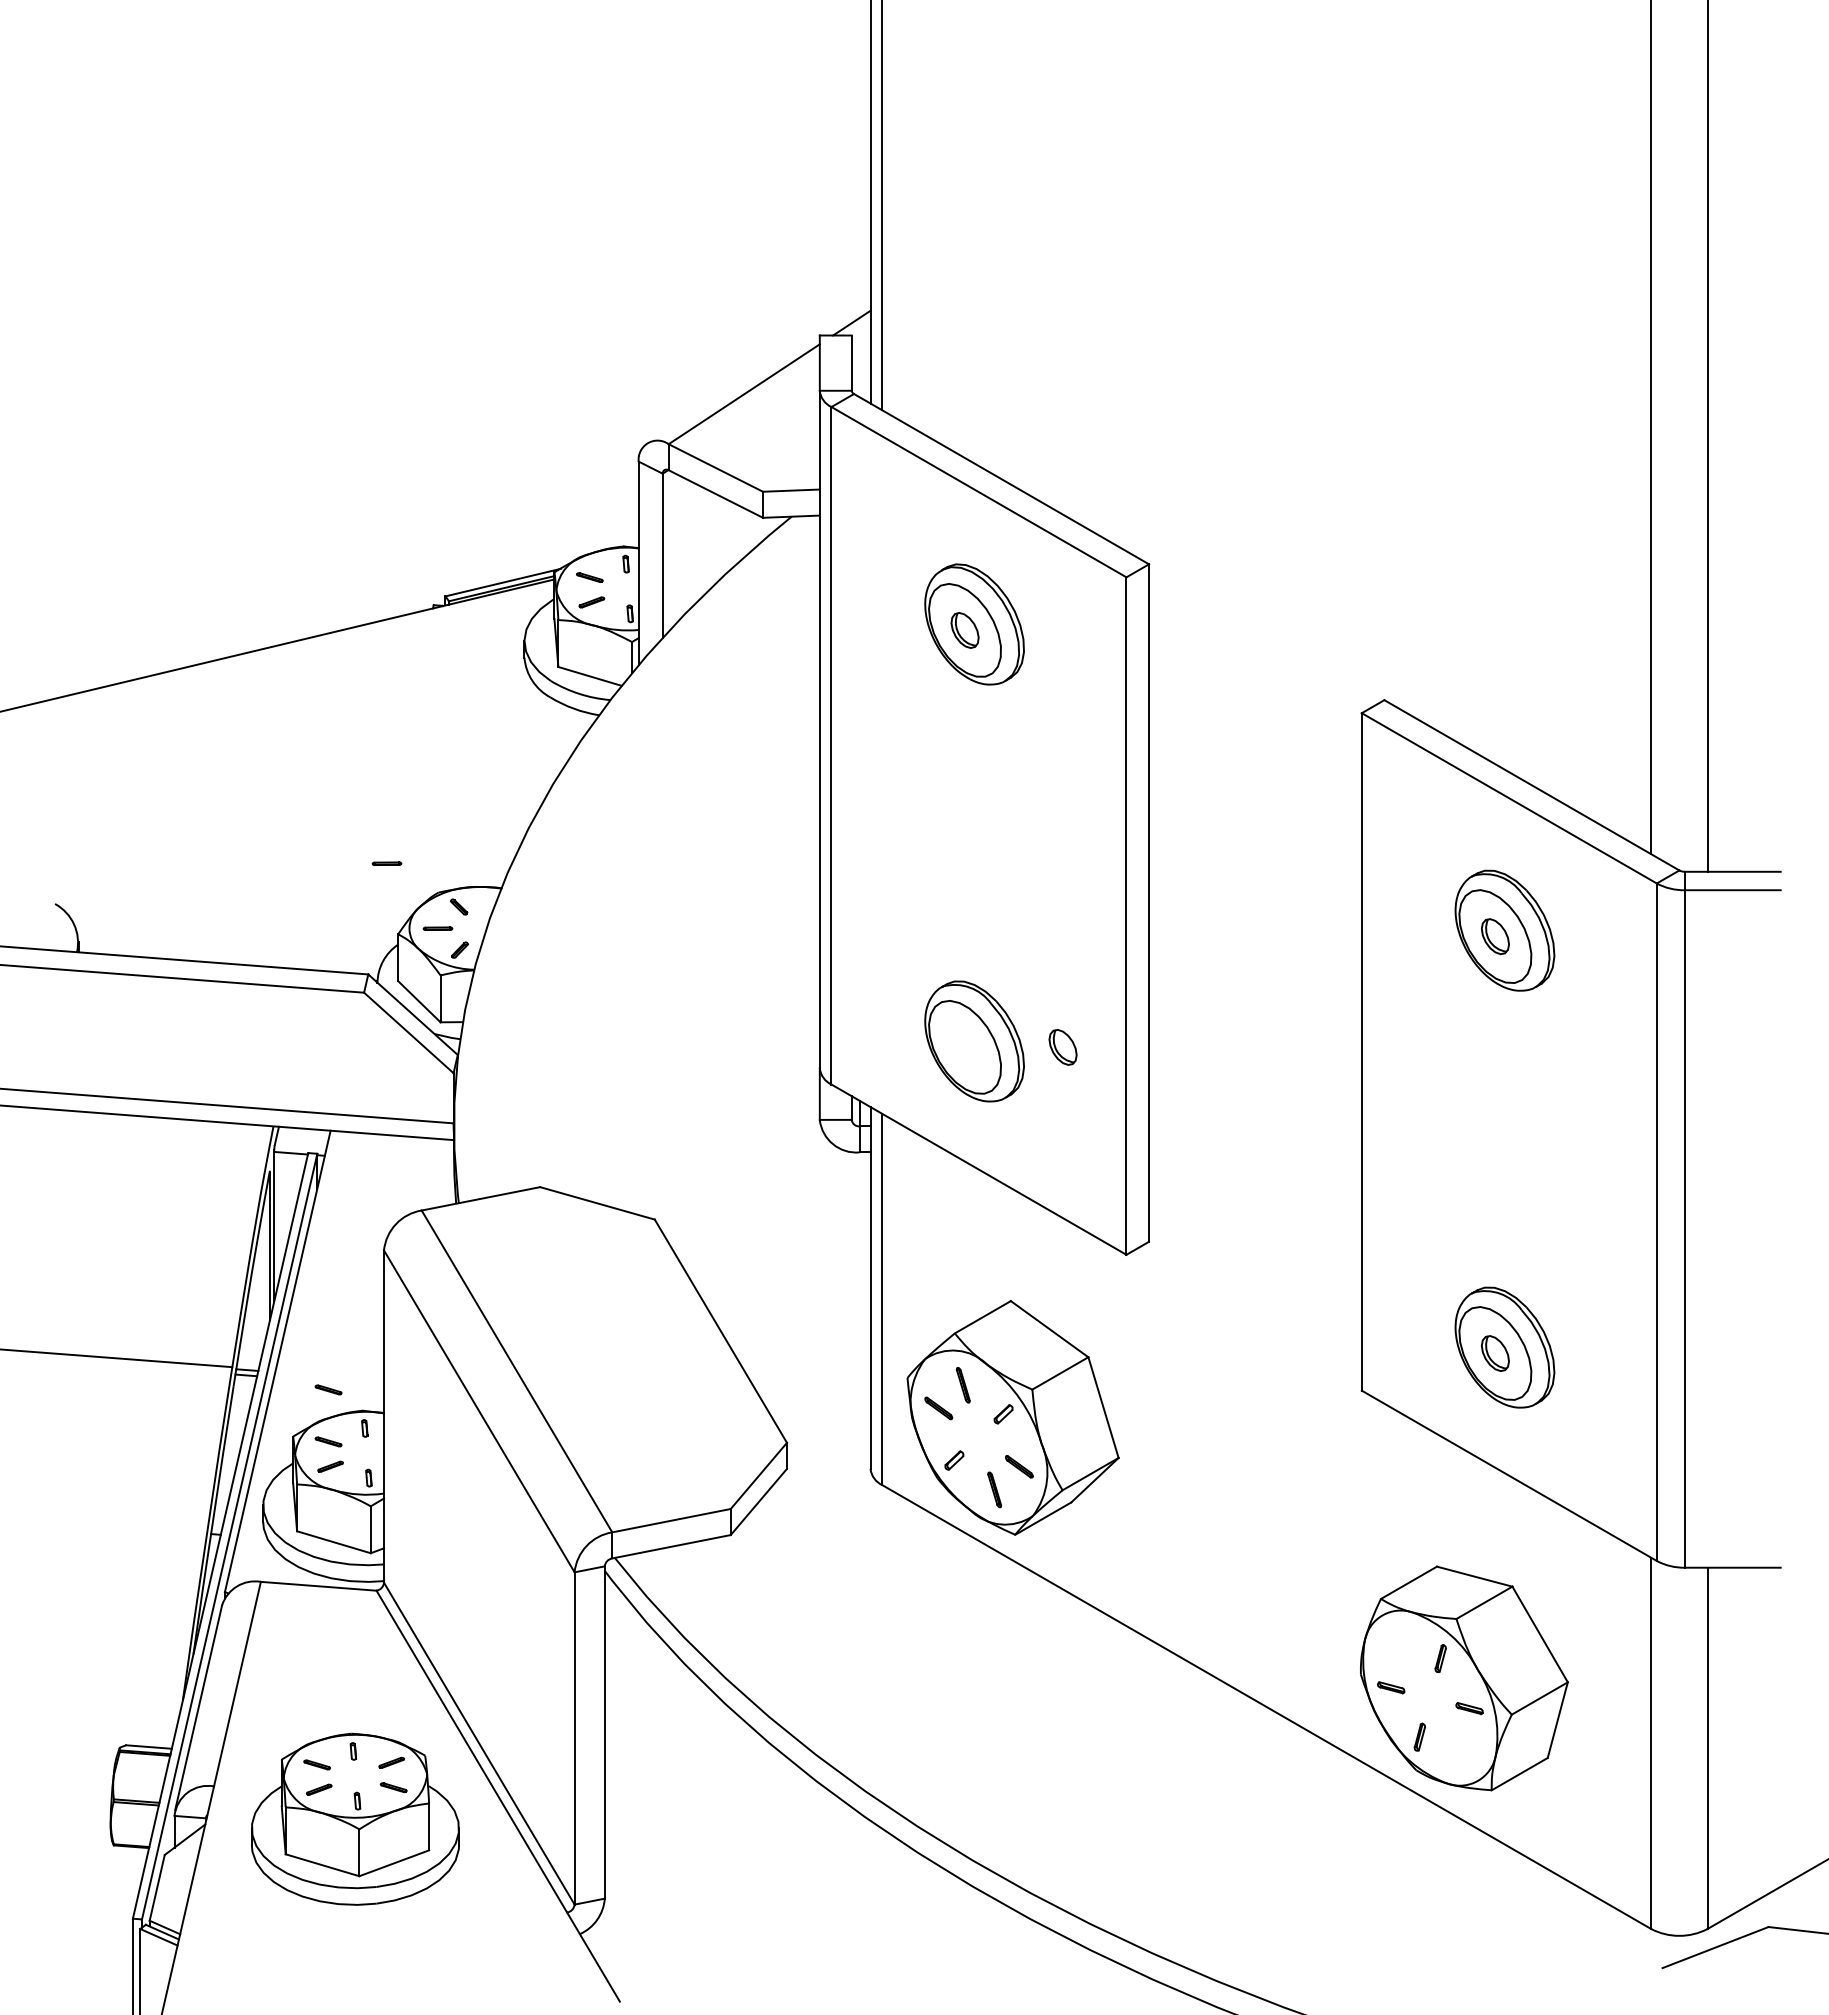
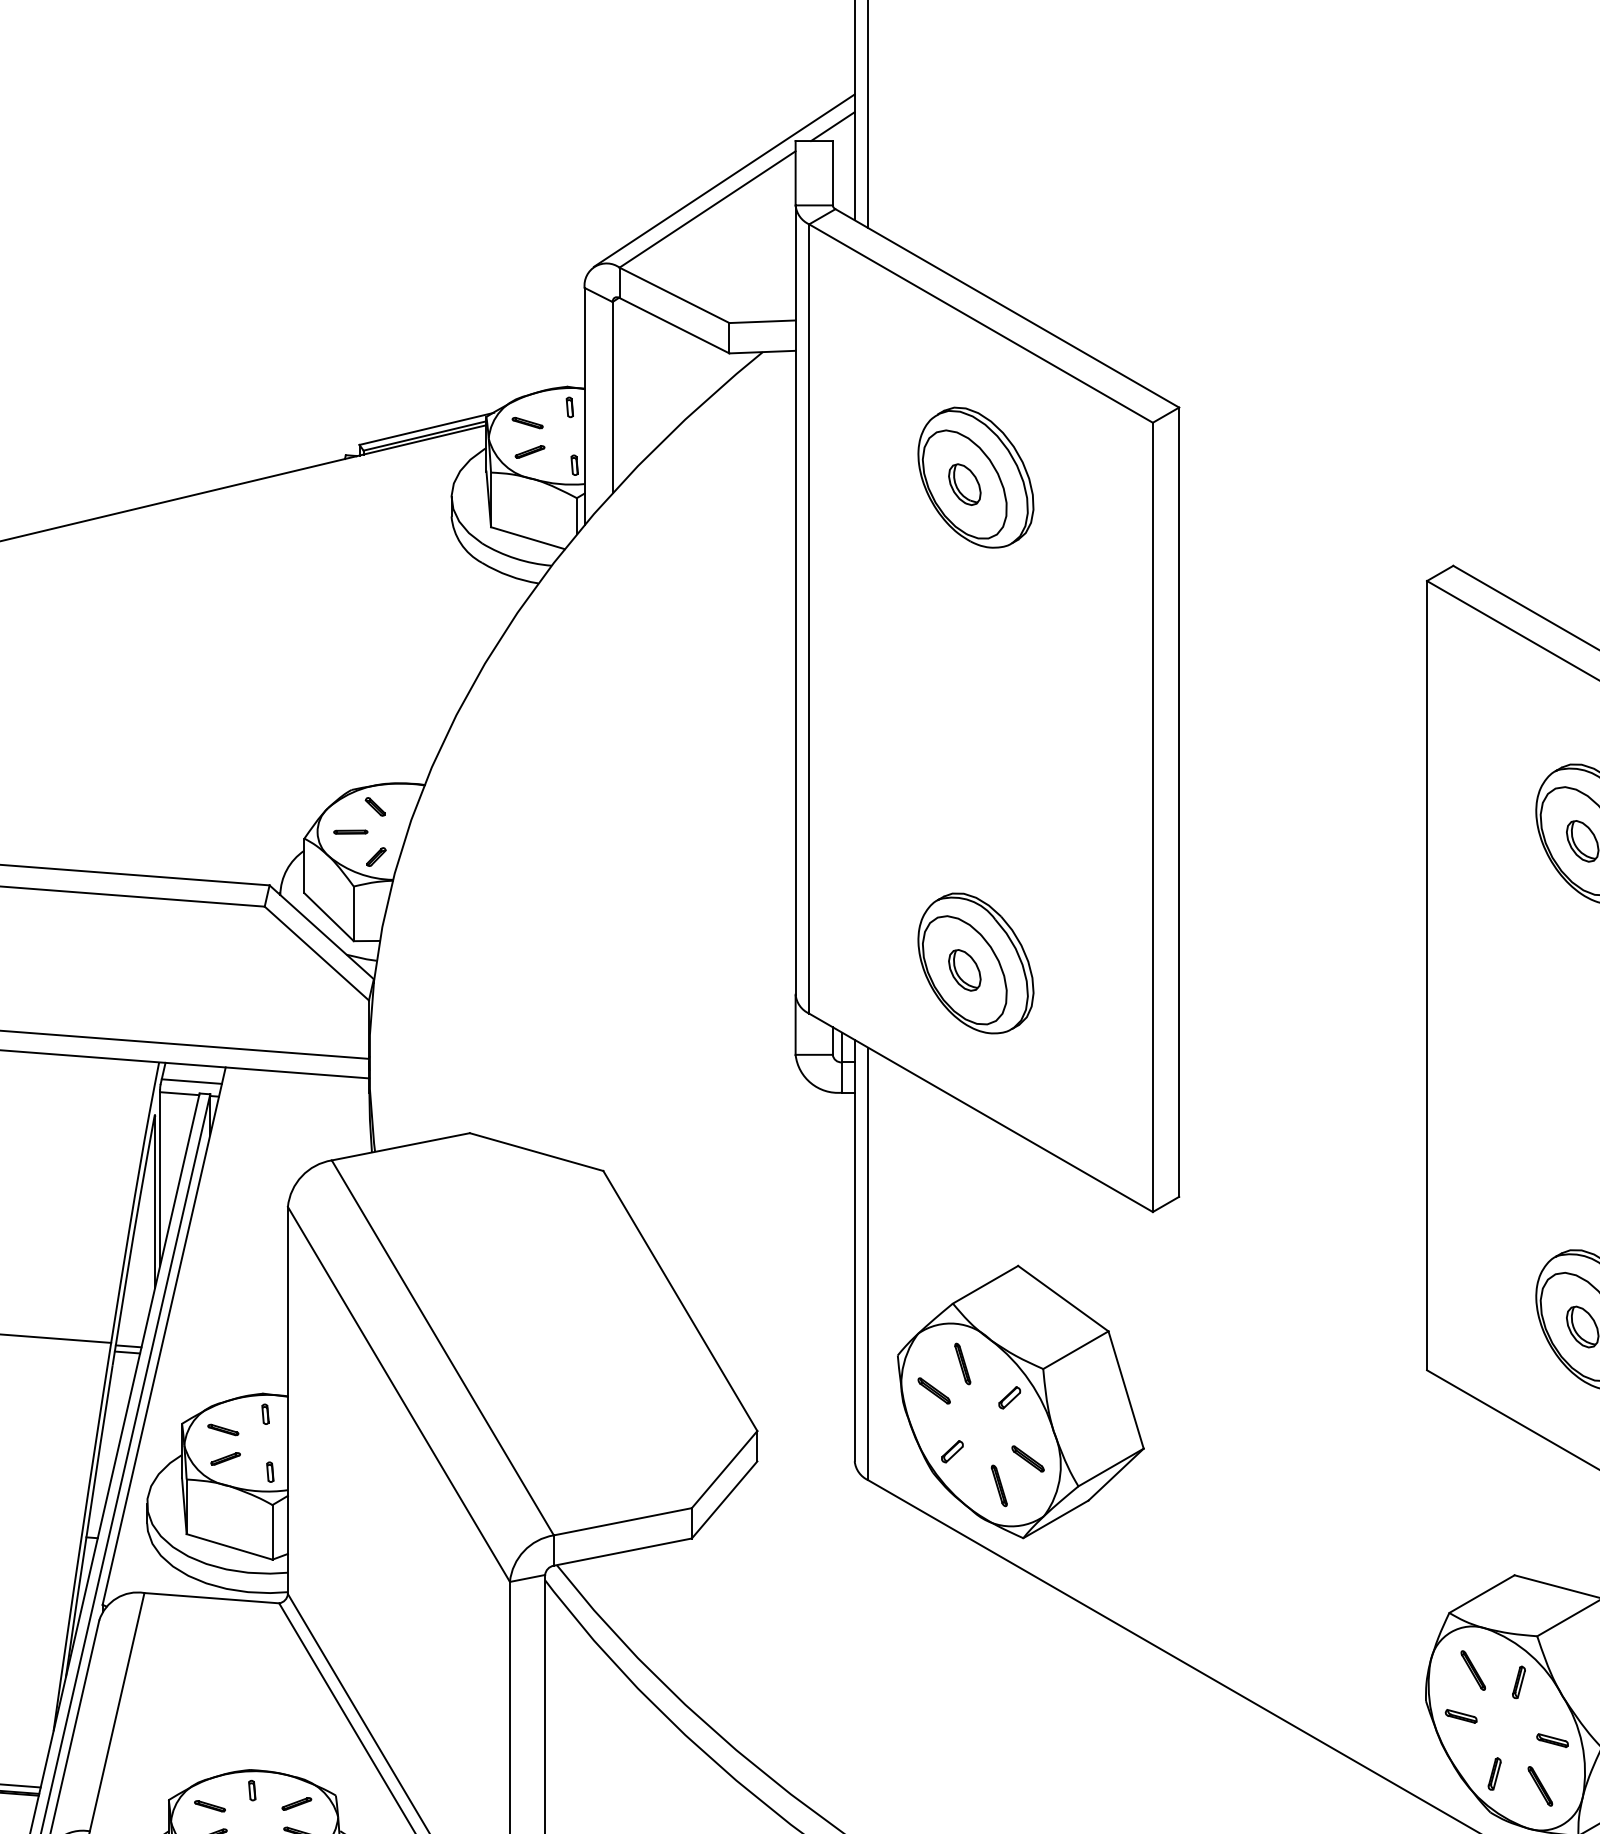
line: (758, 369) -> (724, 180), added
line: (386, 863) -> (290, 756), removed
part: (1062, 1047) -> (964, 970), moved
line: (301, 1142) -> (191, 1081), added
part: (328, 1389) -> (223, 1368), removed
part: (1401, 1647) -> (1473, 1669), added
part: (1459, 1747) -> (1540, 1785), added

